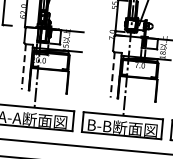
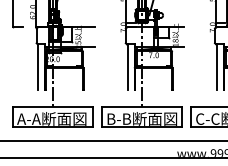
line: (23, 67) -> (38, 67), dashed -> solid
line: (112, 75) -> (127, 67), dashed -> solid

